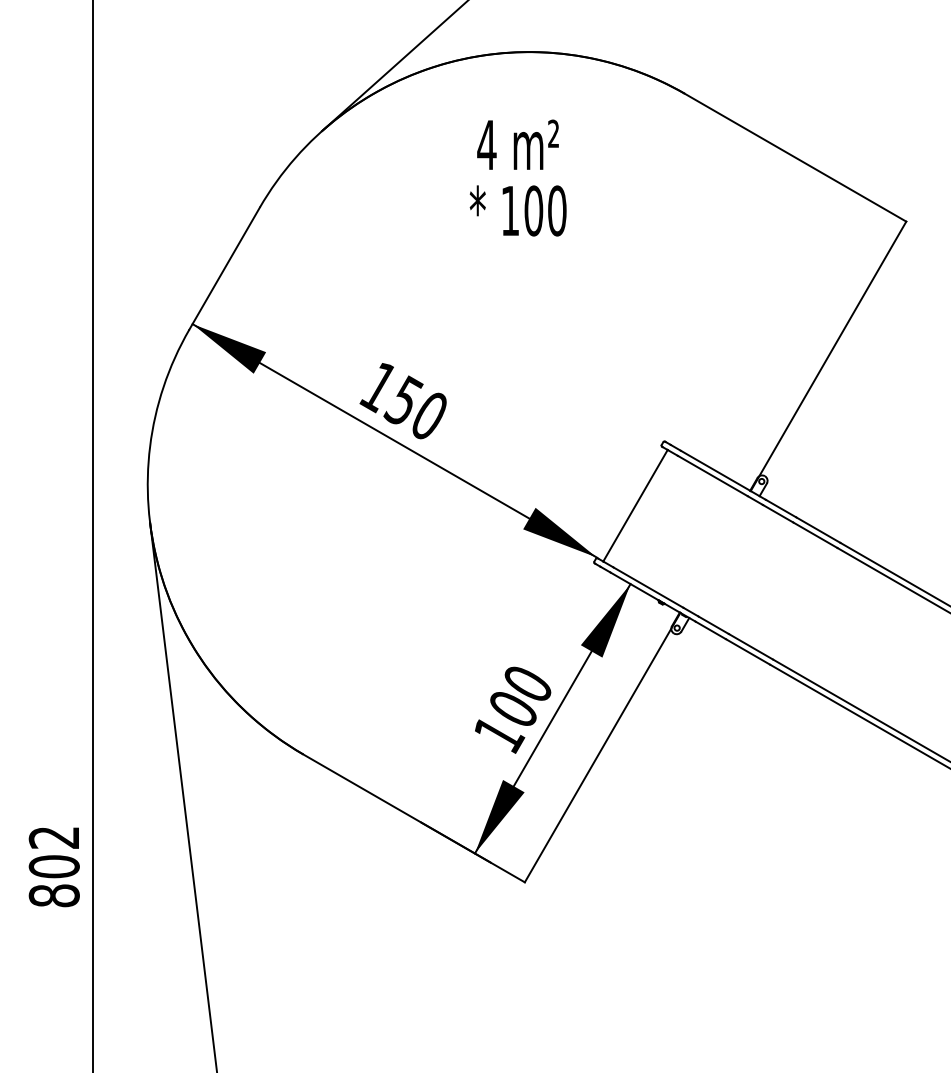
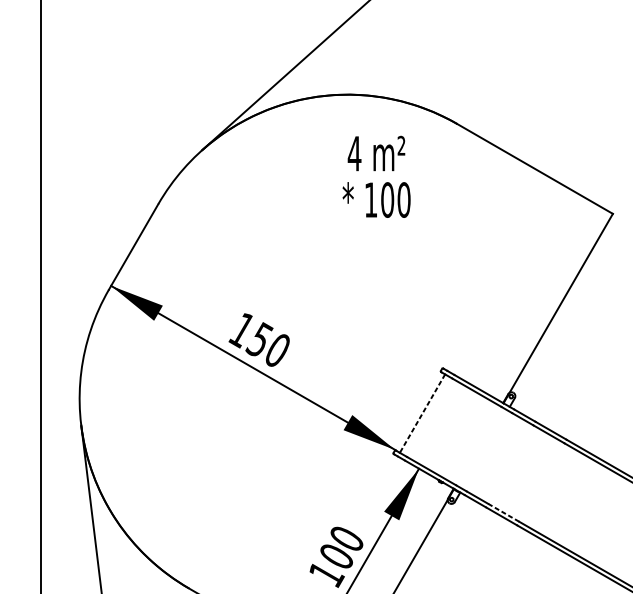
text: (517, 177) -> (376, 176), moved
line: (635, 506) -> (422, 414), solid -> dashed
line: (750, 646) -> (503, 512), solid -> dashed

